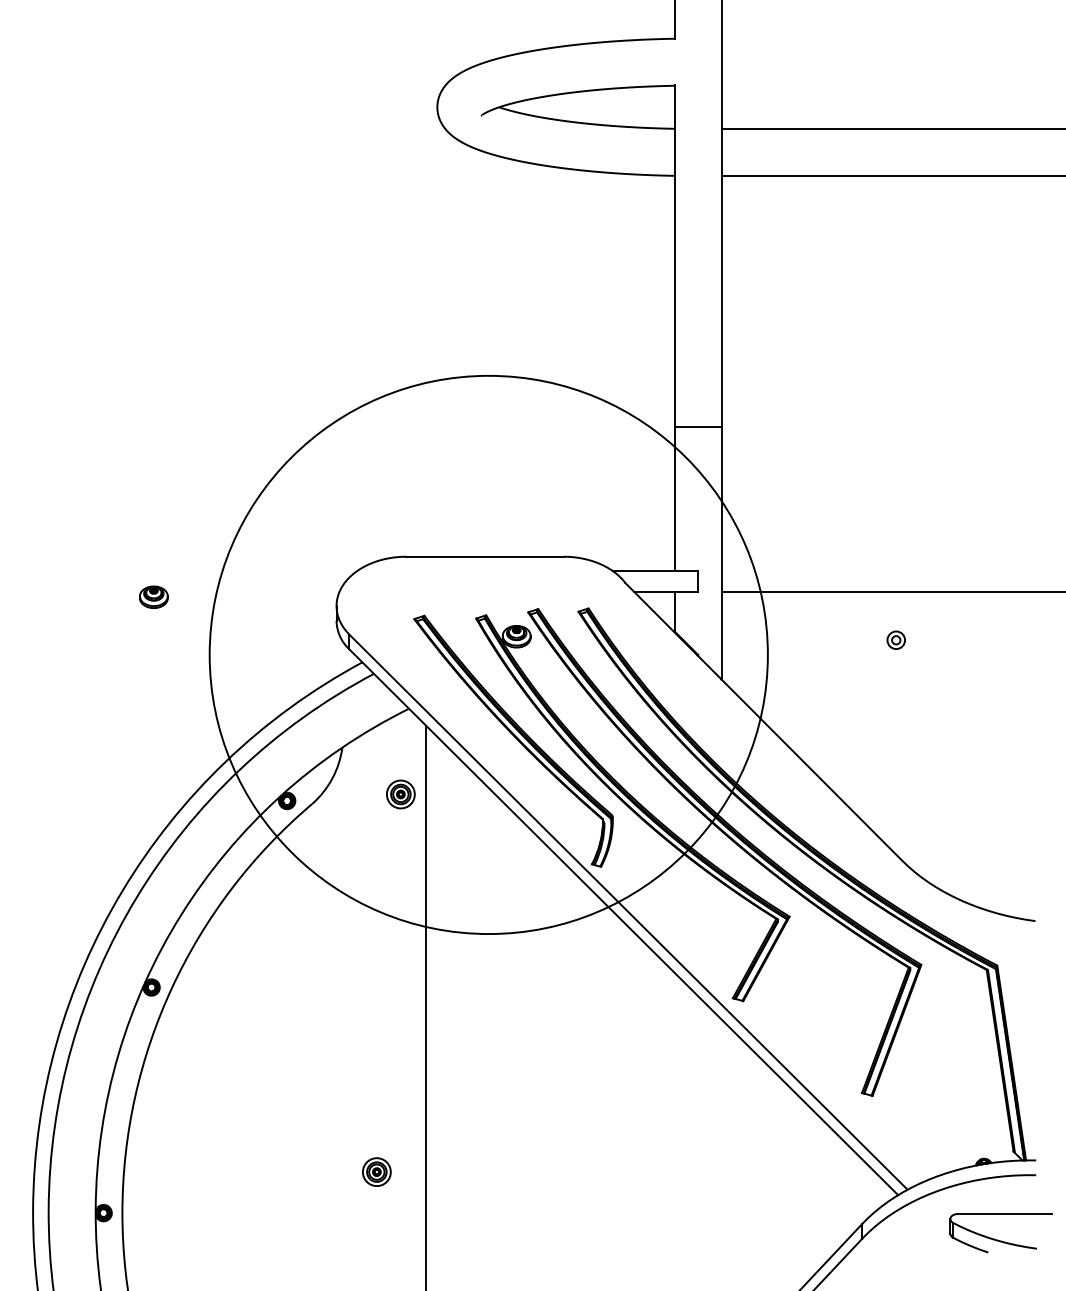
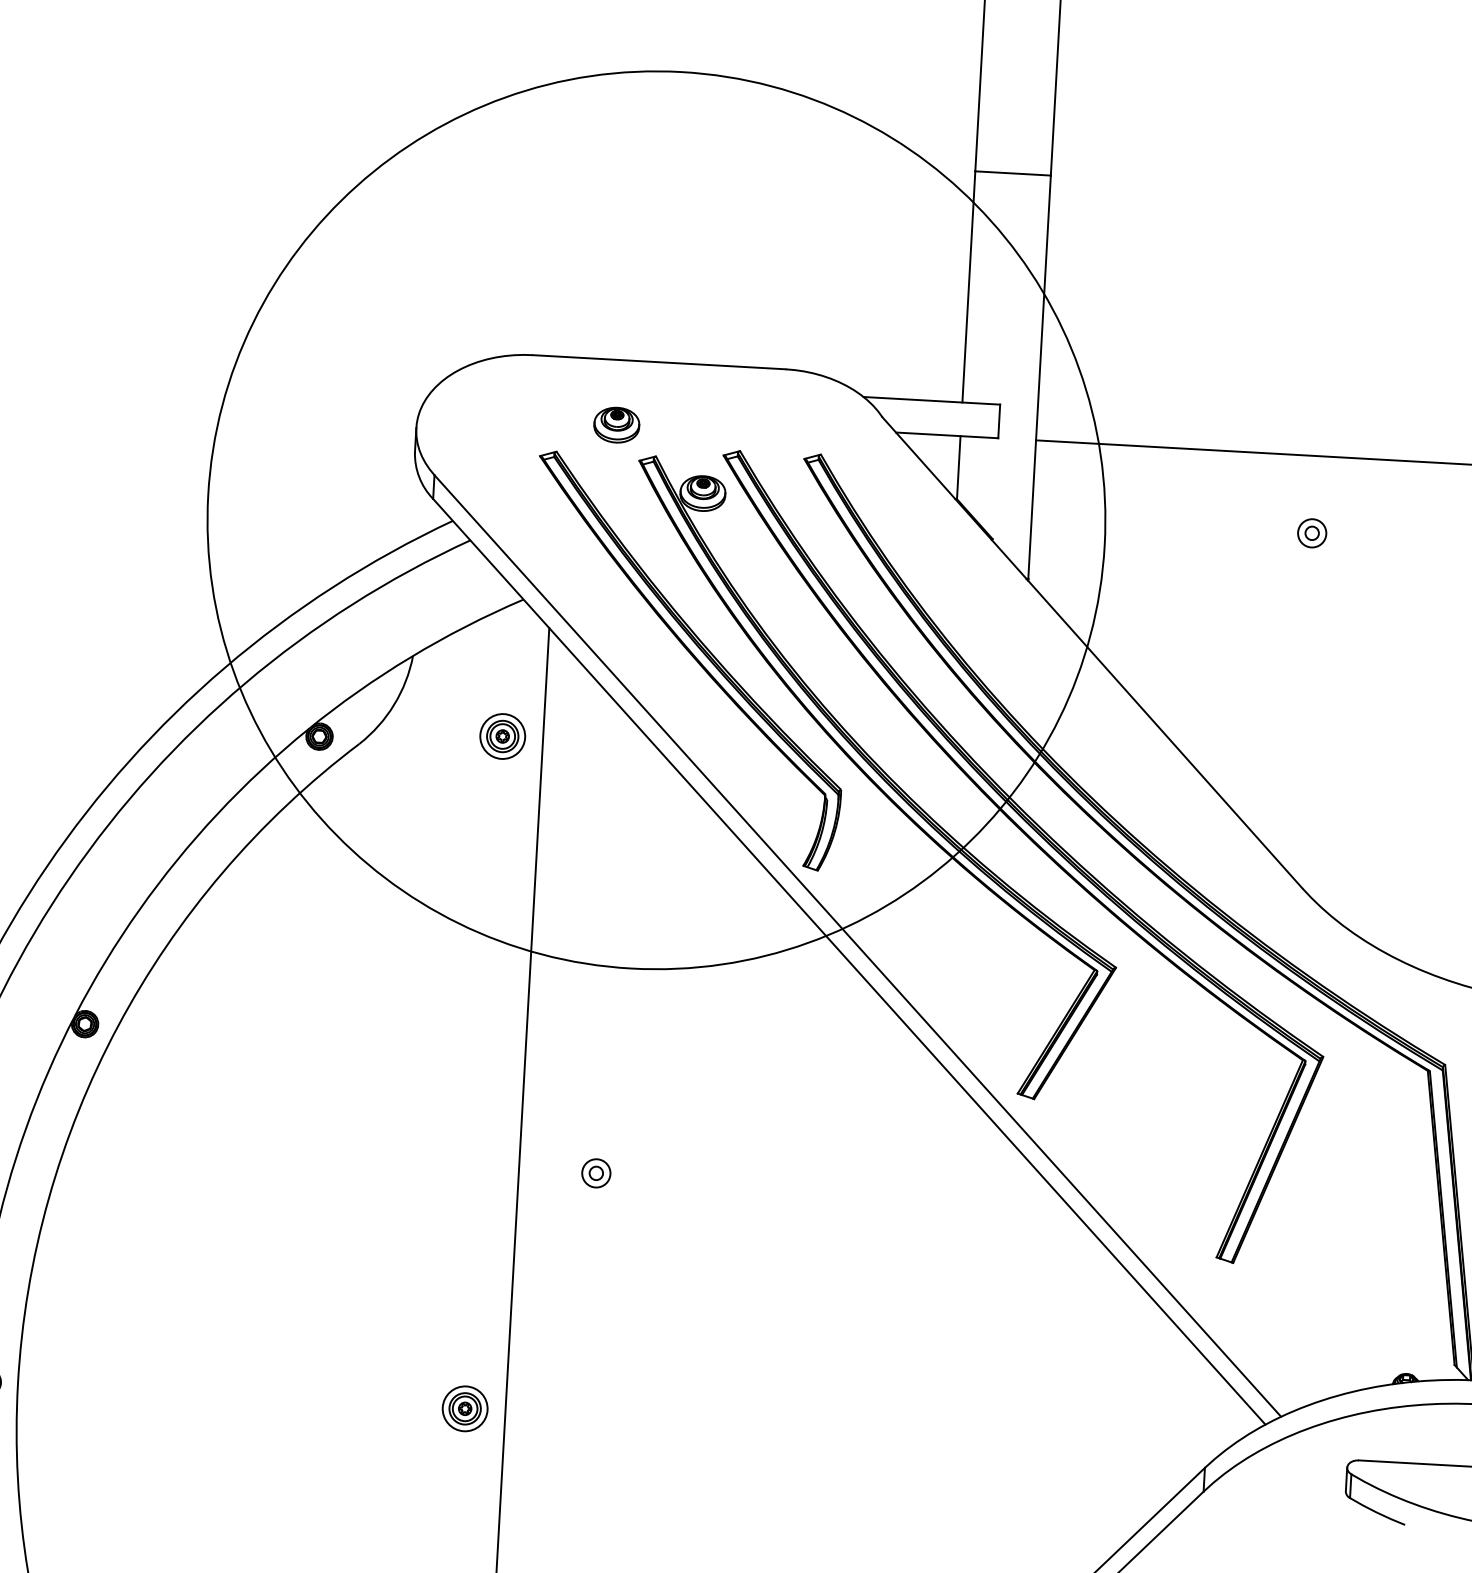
part: (153, 596) -> (616, 423), moved
part: (473, 1062) -> (595, 1173), added
part: (376, 1171) -> (464, 1407), moved

